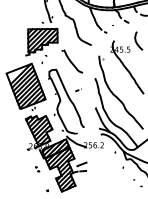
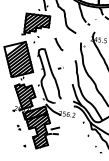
part: (72, 61) -> (58, 44), size x0.6

